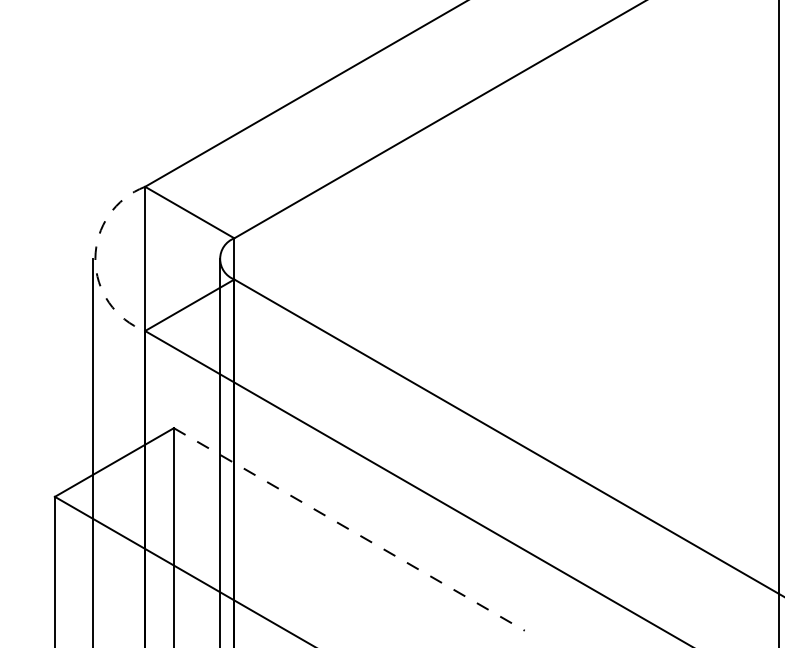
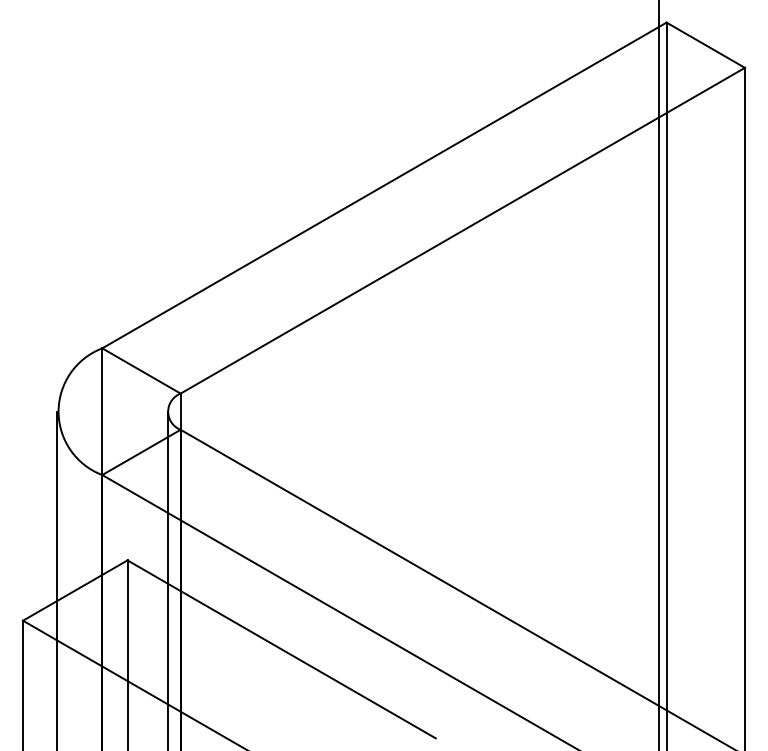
arc: (95, 258) -> (58, 411), dashed -> solid
line: (349, 529) -> (281, 649), dashed -> solid

